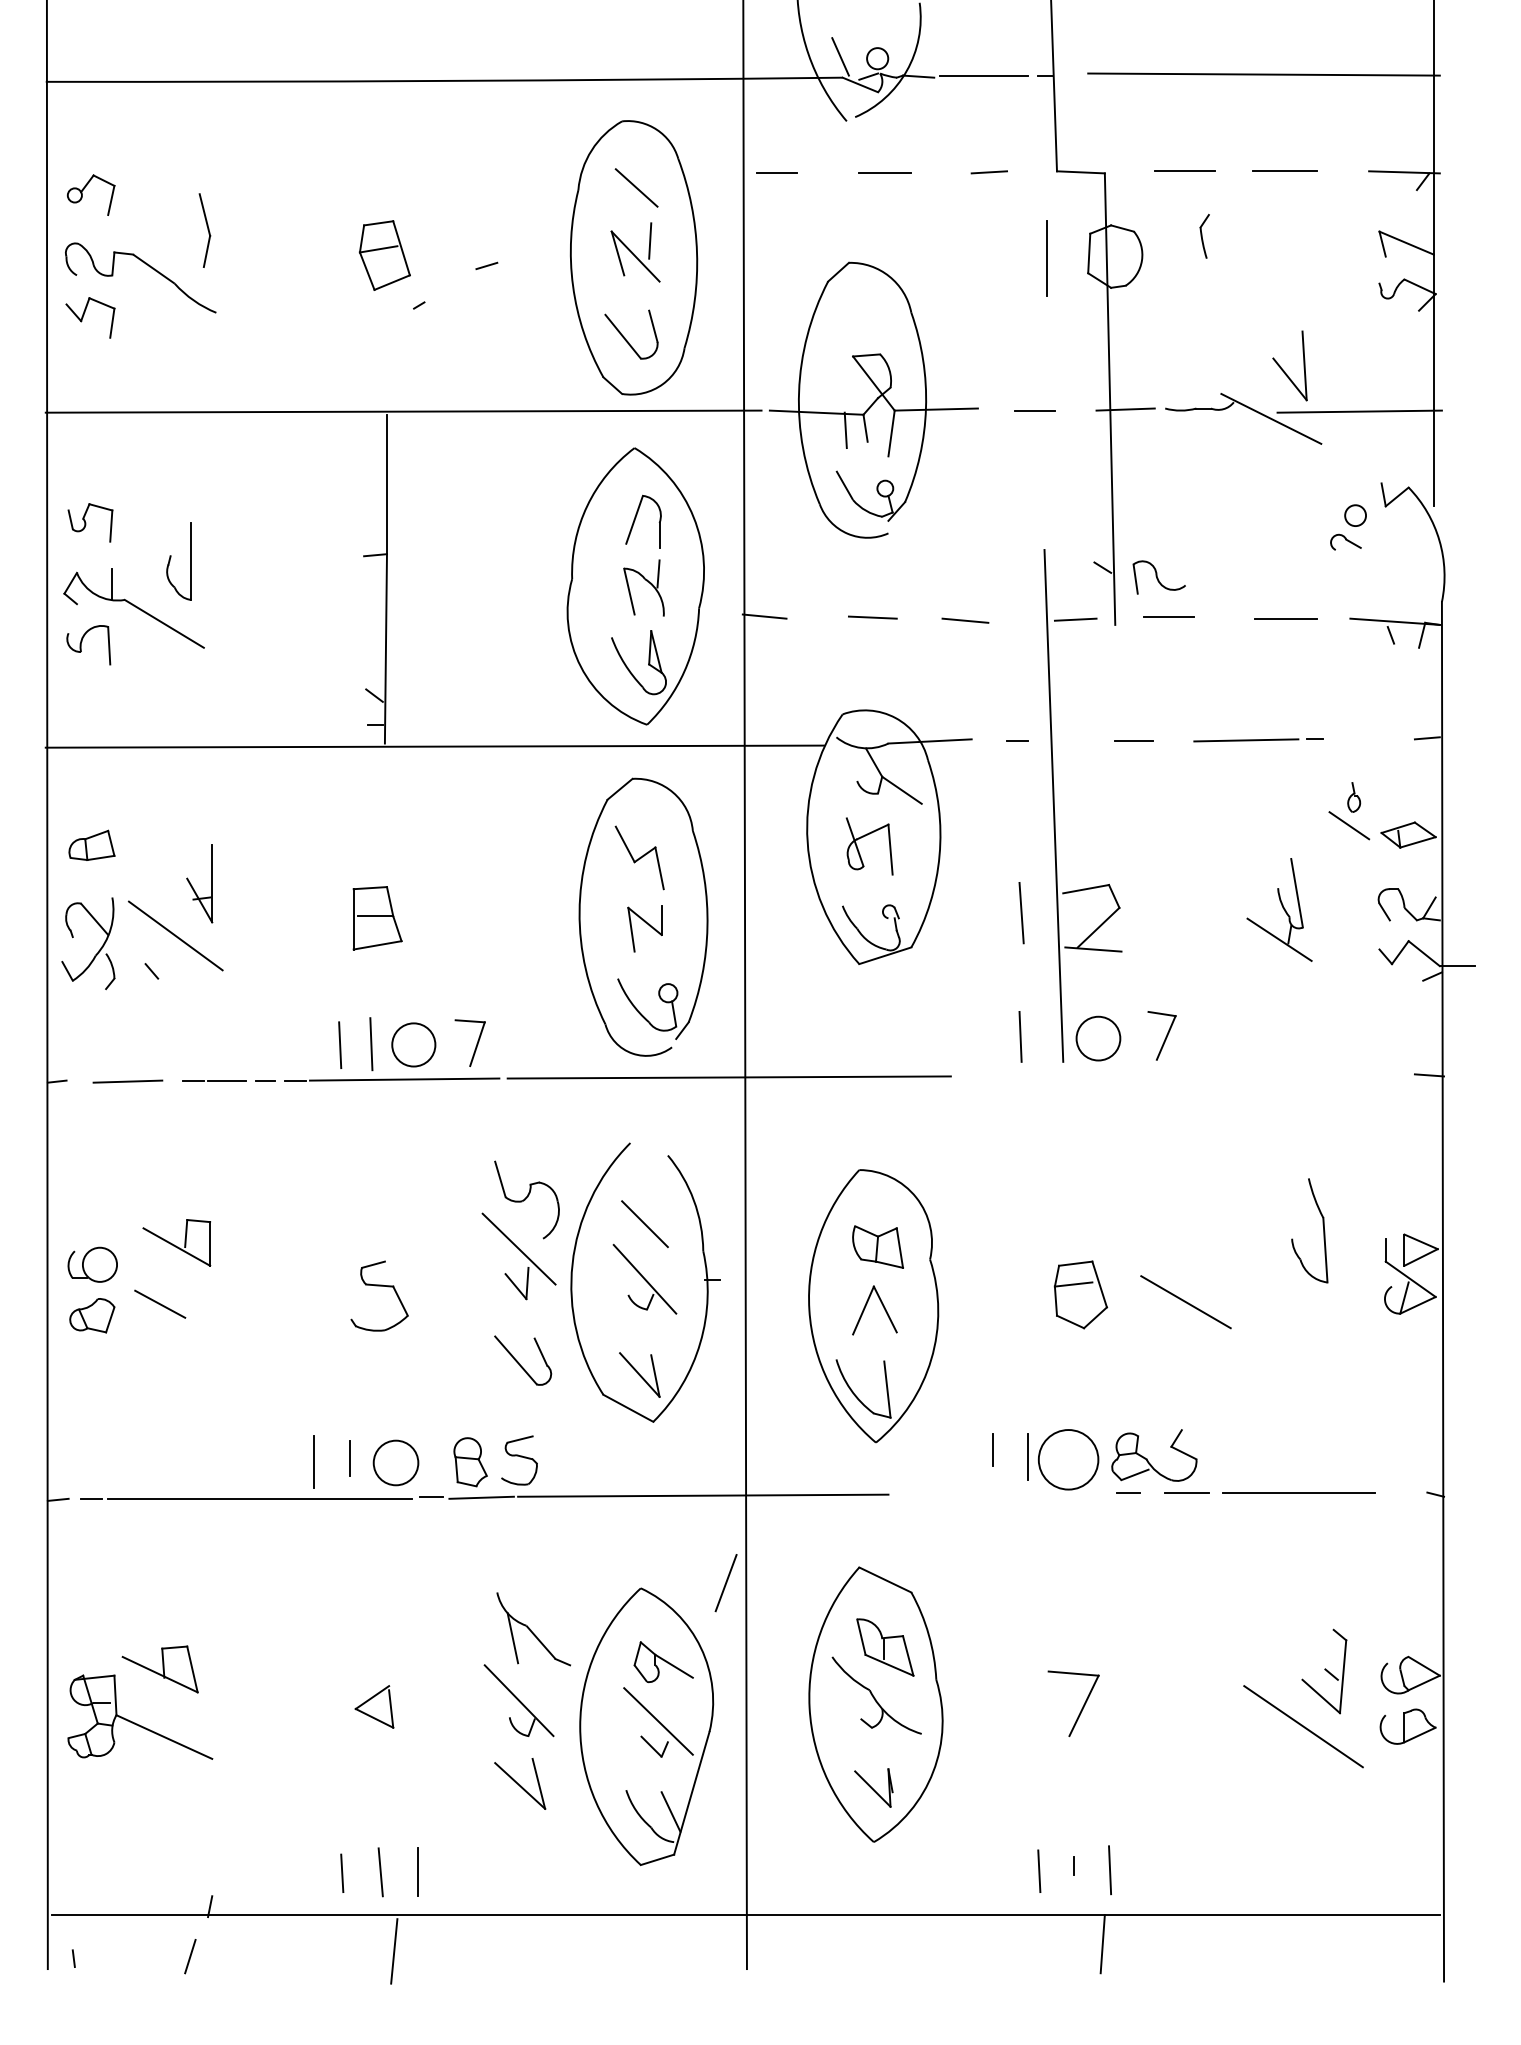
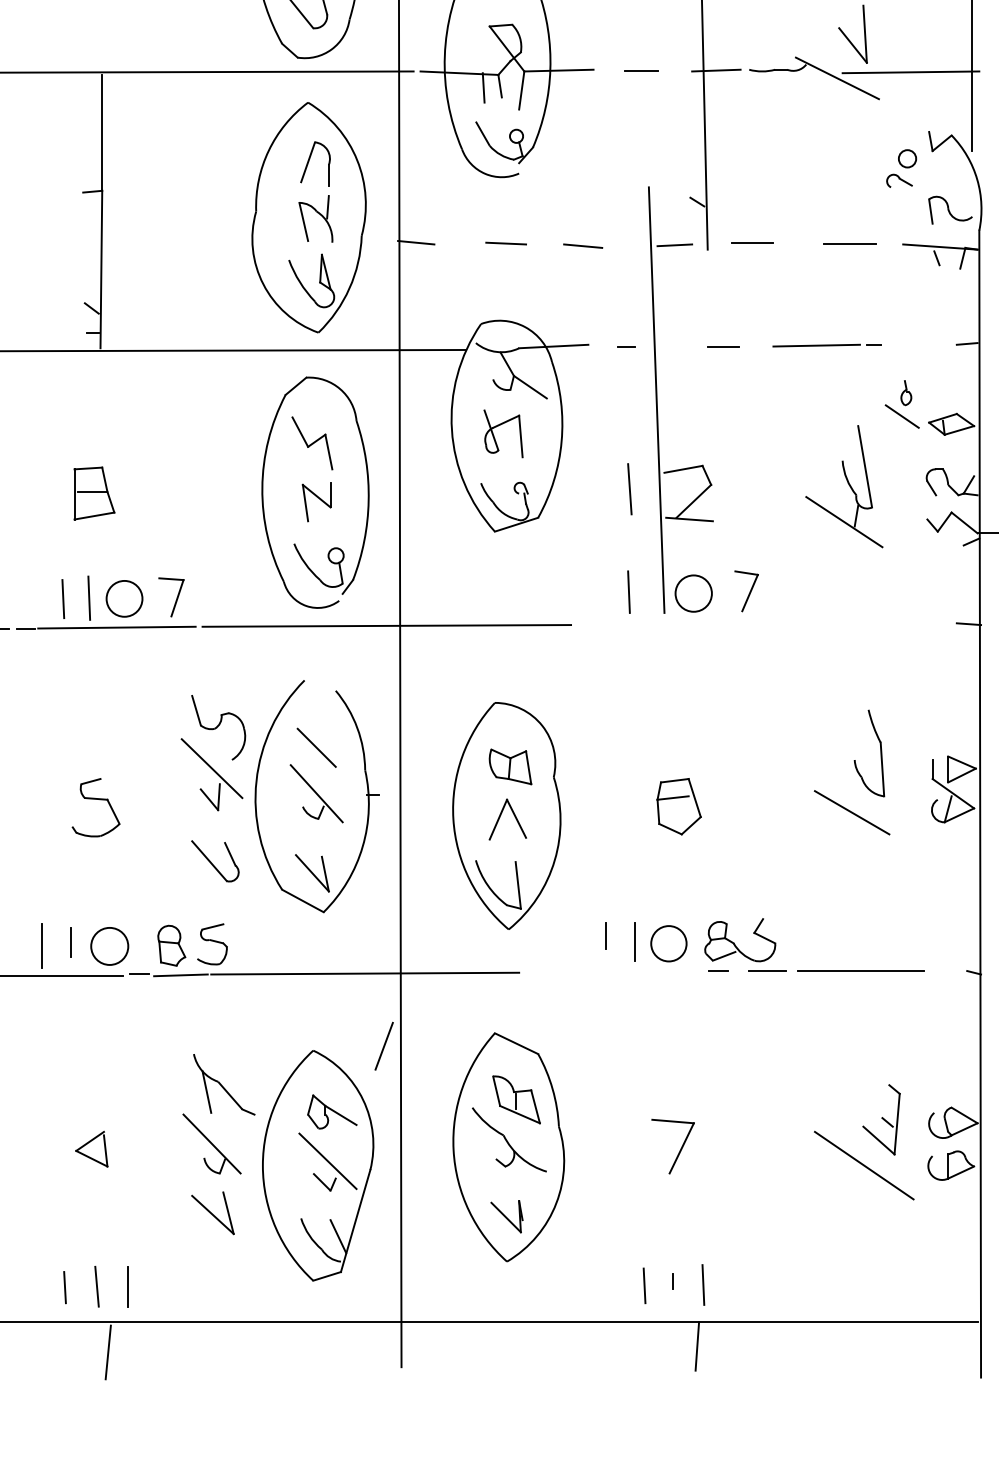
part: (1158, 577) -> (949, 210), moved
part: (1279, 909) -> (844, 486), size x1.43
line: (1185, 1302) -> (851, 812), moved
circle: (1068, 1459) -> (668, 943), size x0.71

